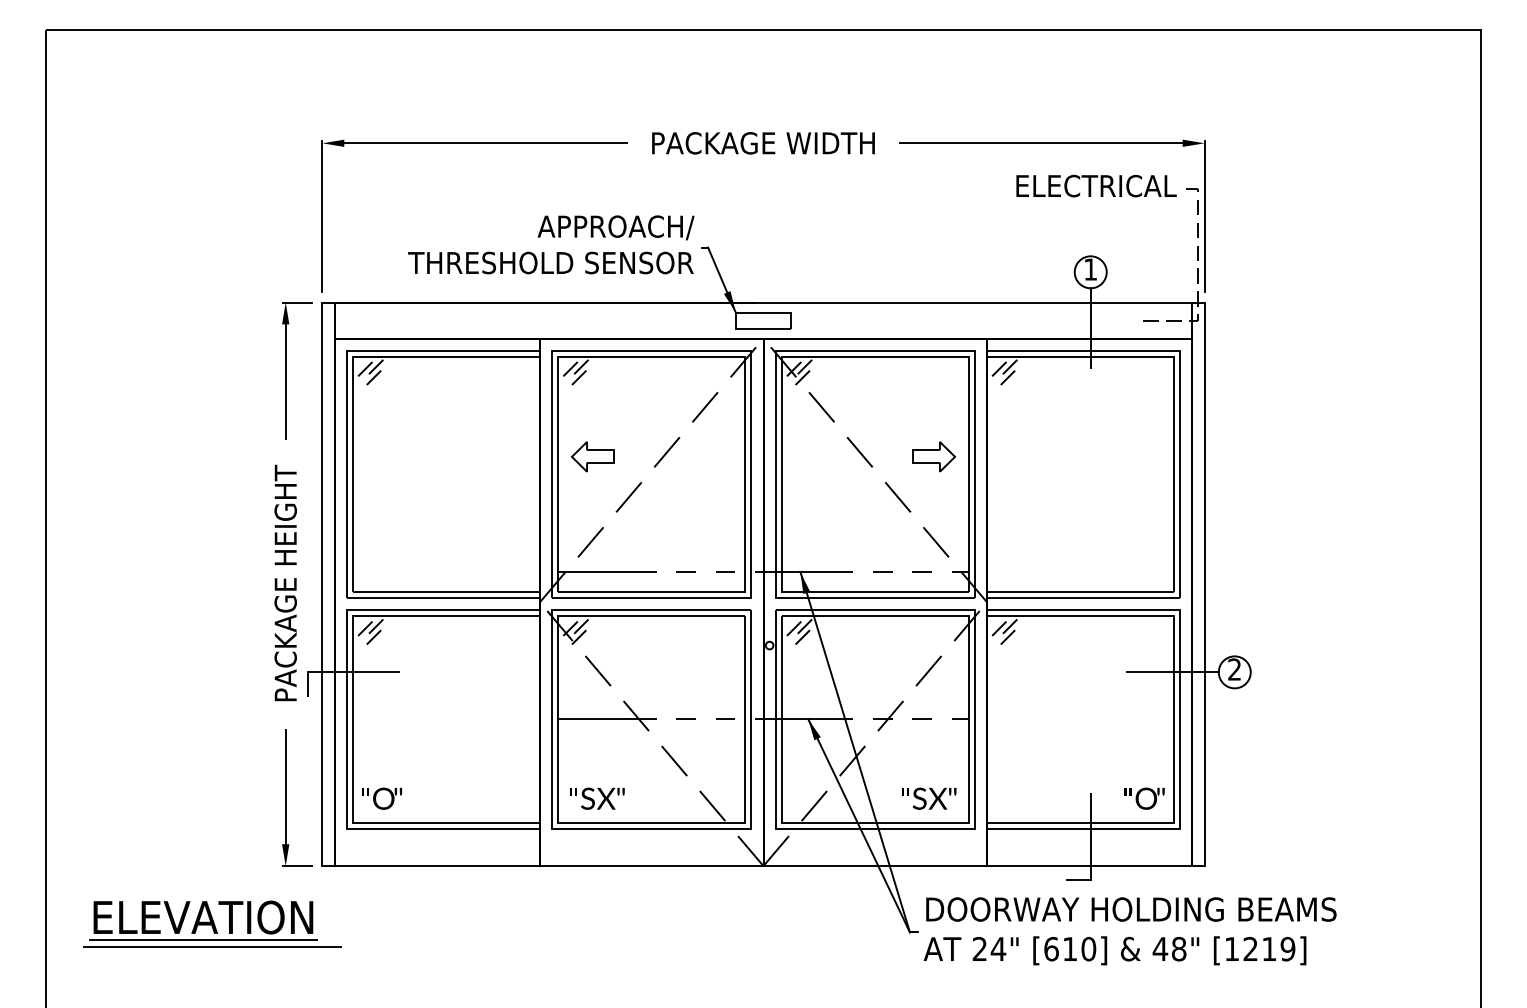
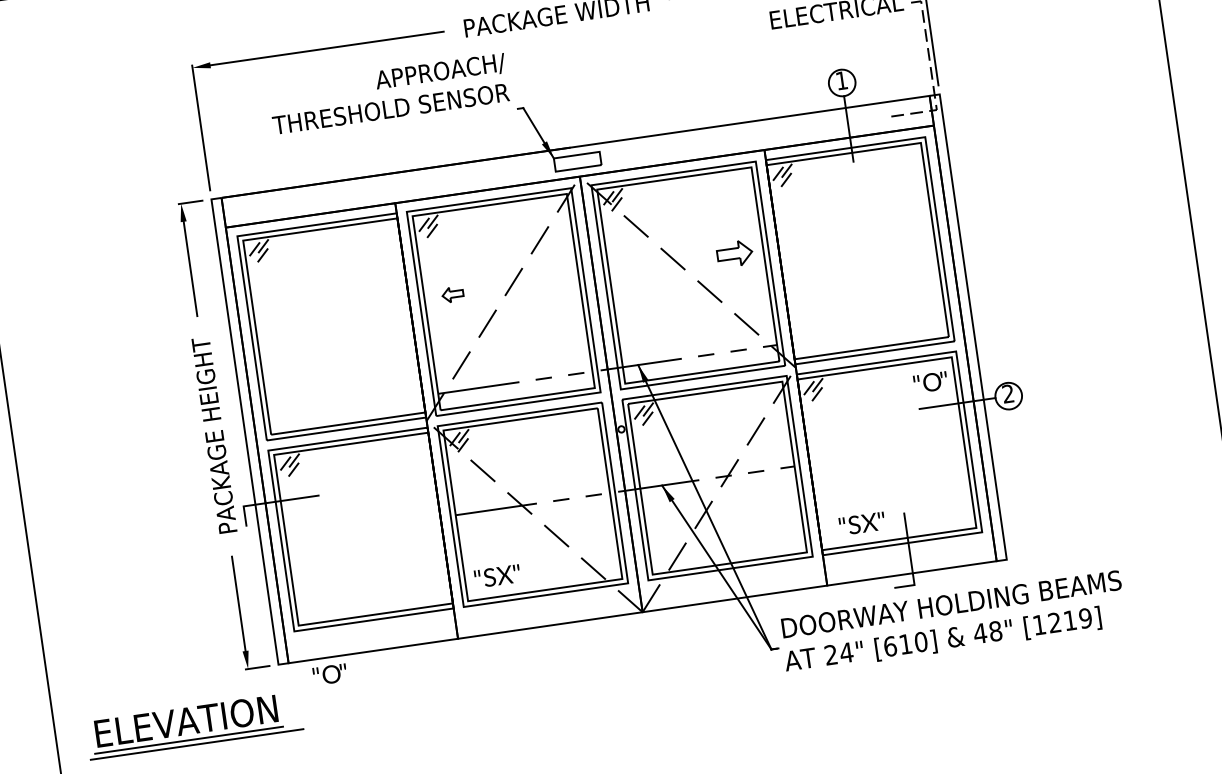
text: (551, 244) -> (389, 93), moved
part: (592, 456) -> (452, 294), size x0.6
text: (382, 798) -> (330, 674), moved
text: (929, 798) -> (862, 523), moved
text: (1144, 798) -> (930, 382), moved

